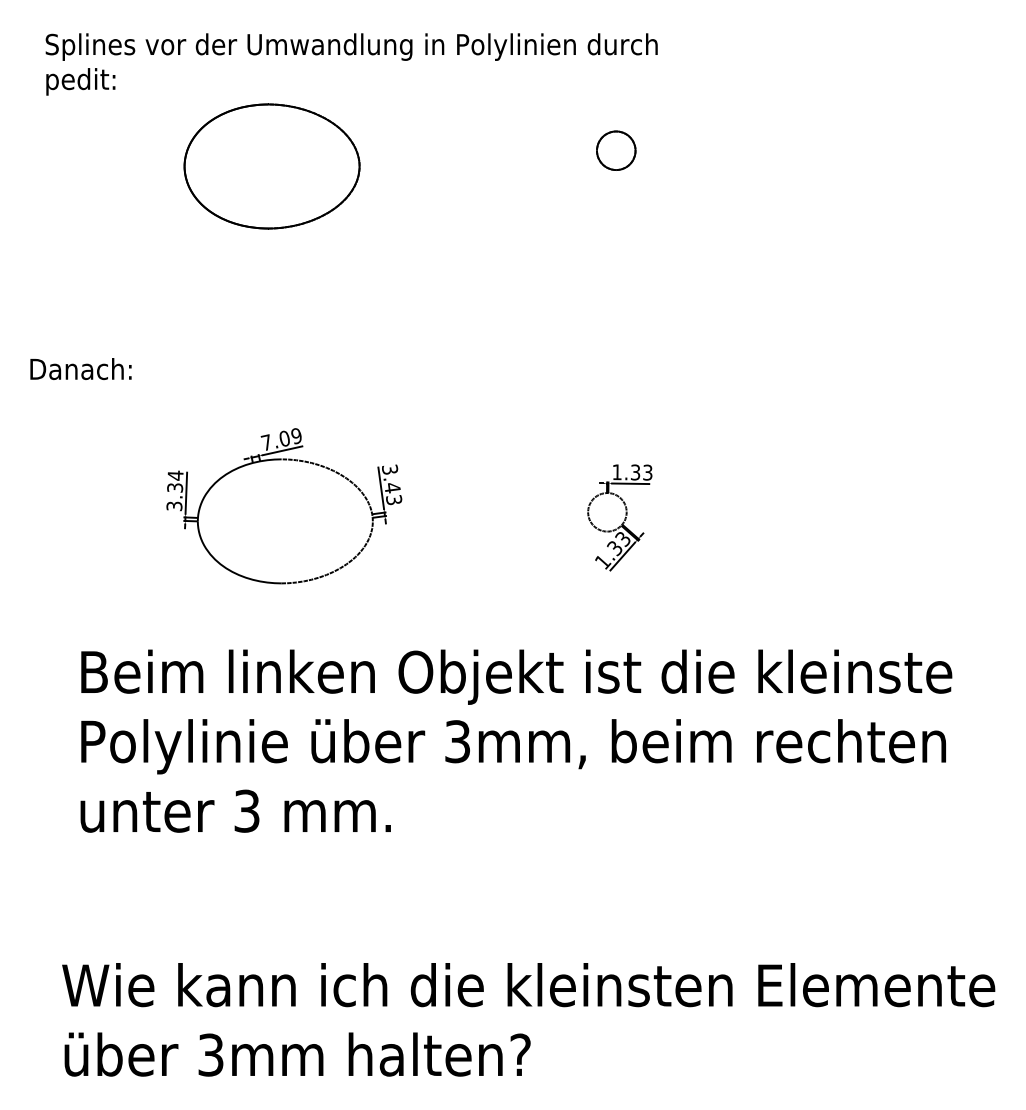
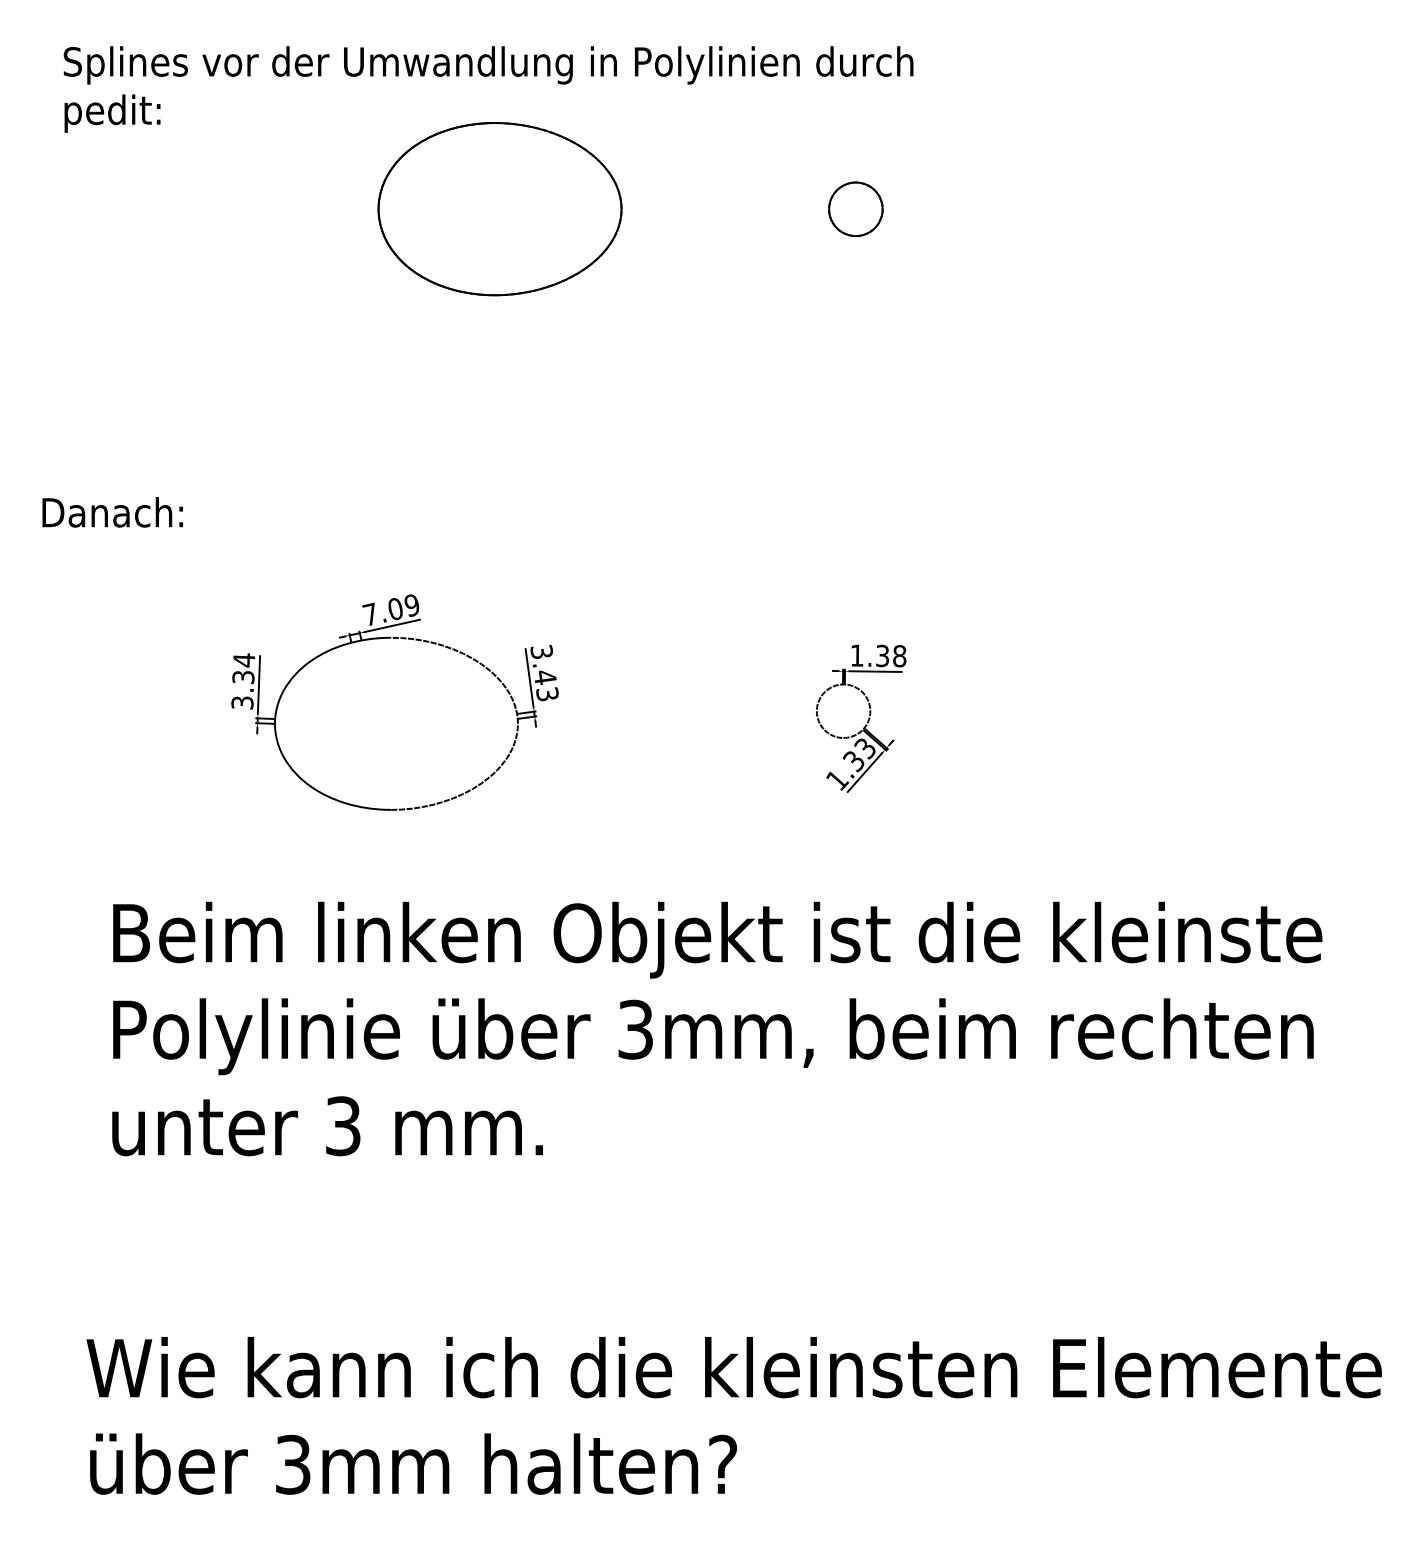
part: (271, 166) -> (499, 209), moved
text: (647, 472) -> (899, 656), 1.33 -> 1.38

